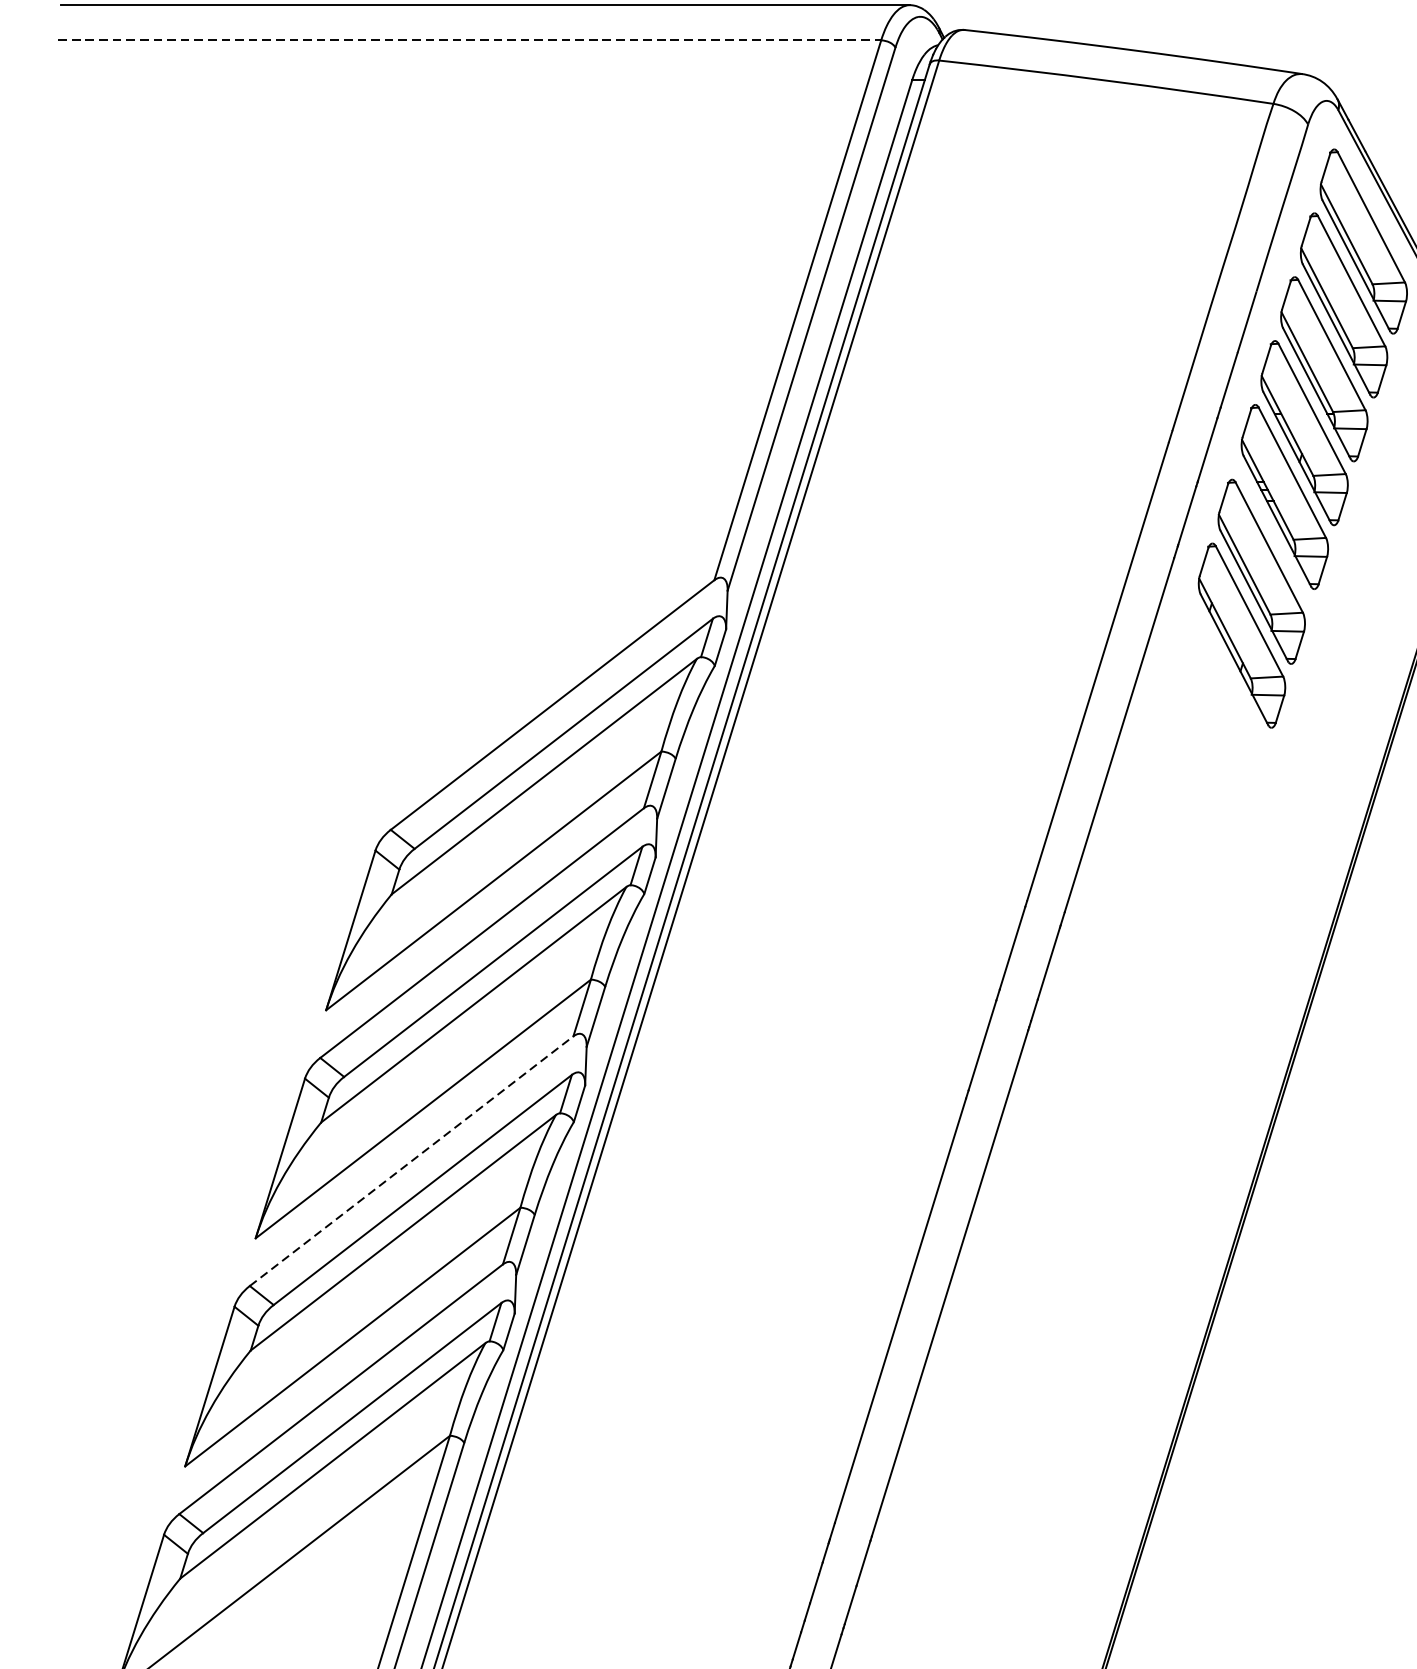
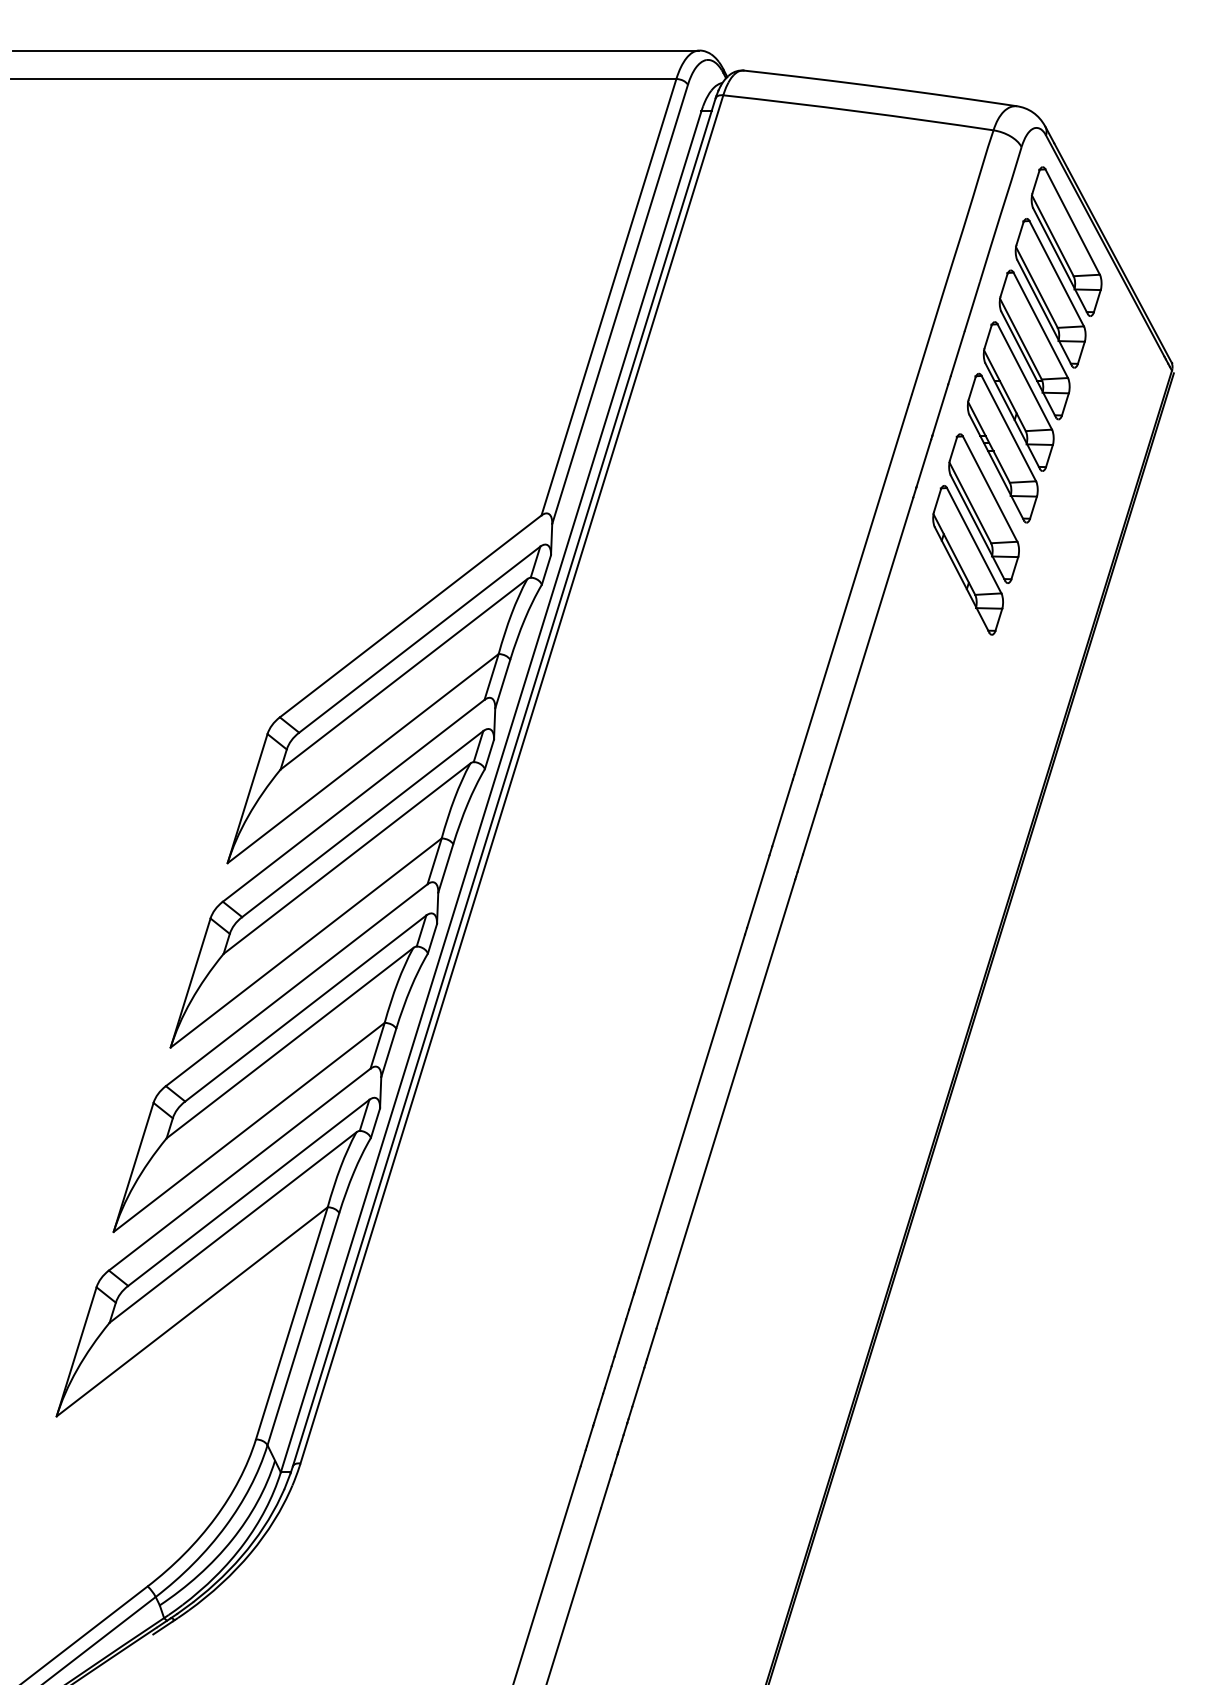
line: (469, 40) -> (343, 79), dashed -> solid
line: (412, 1160) -> (297, 984), dashed -> solid

